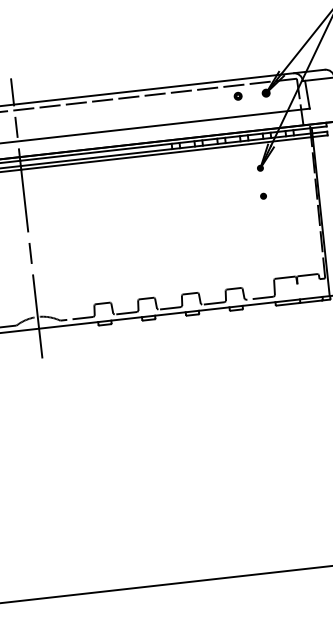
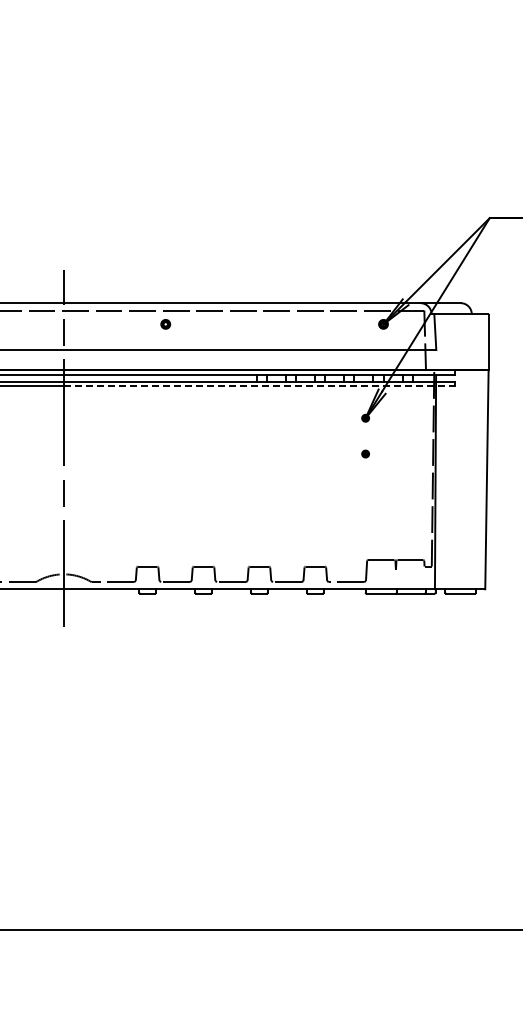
part: (237, 96) -> (165, 324), moved
line: (174, 152) -> (259, 386), solid -> dashed

